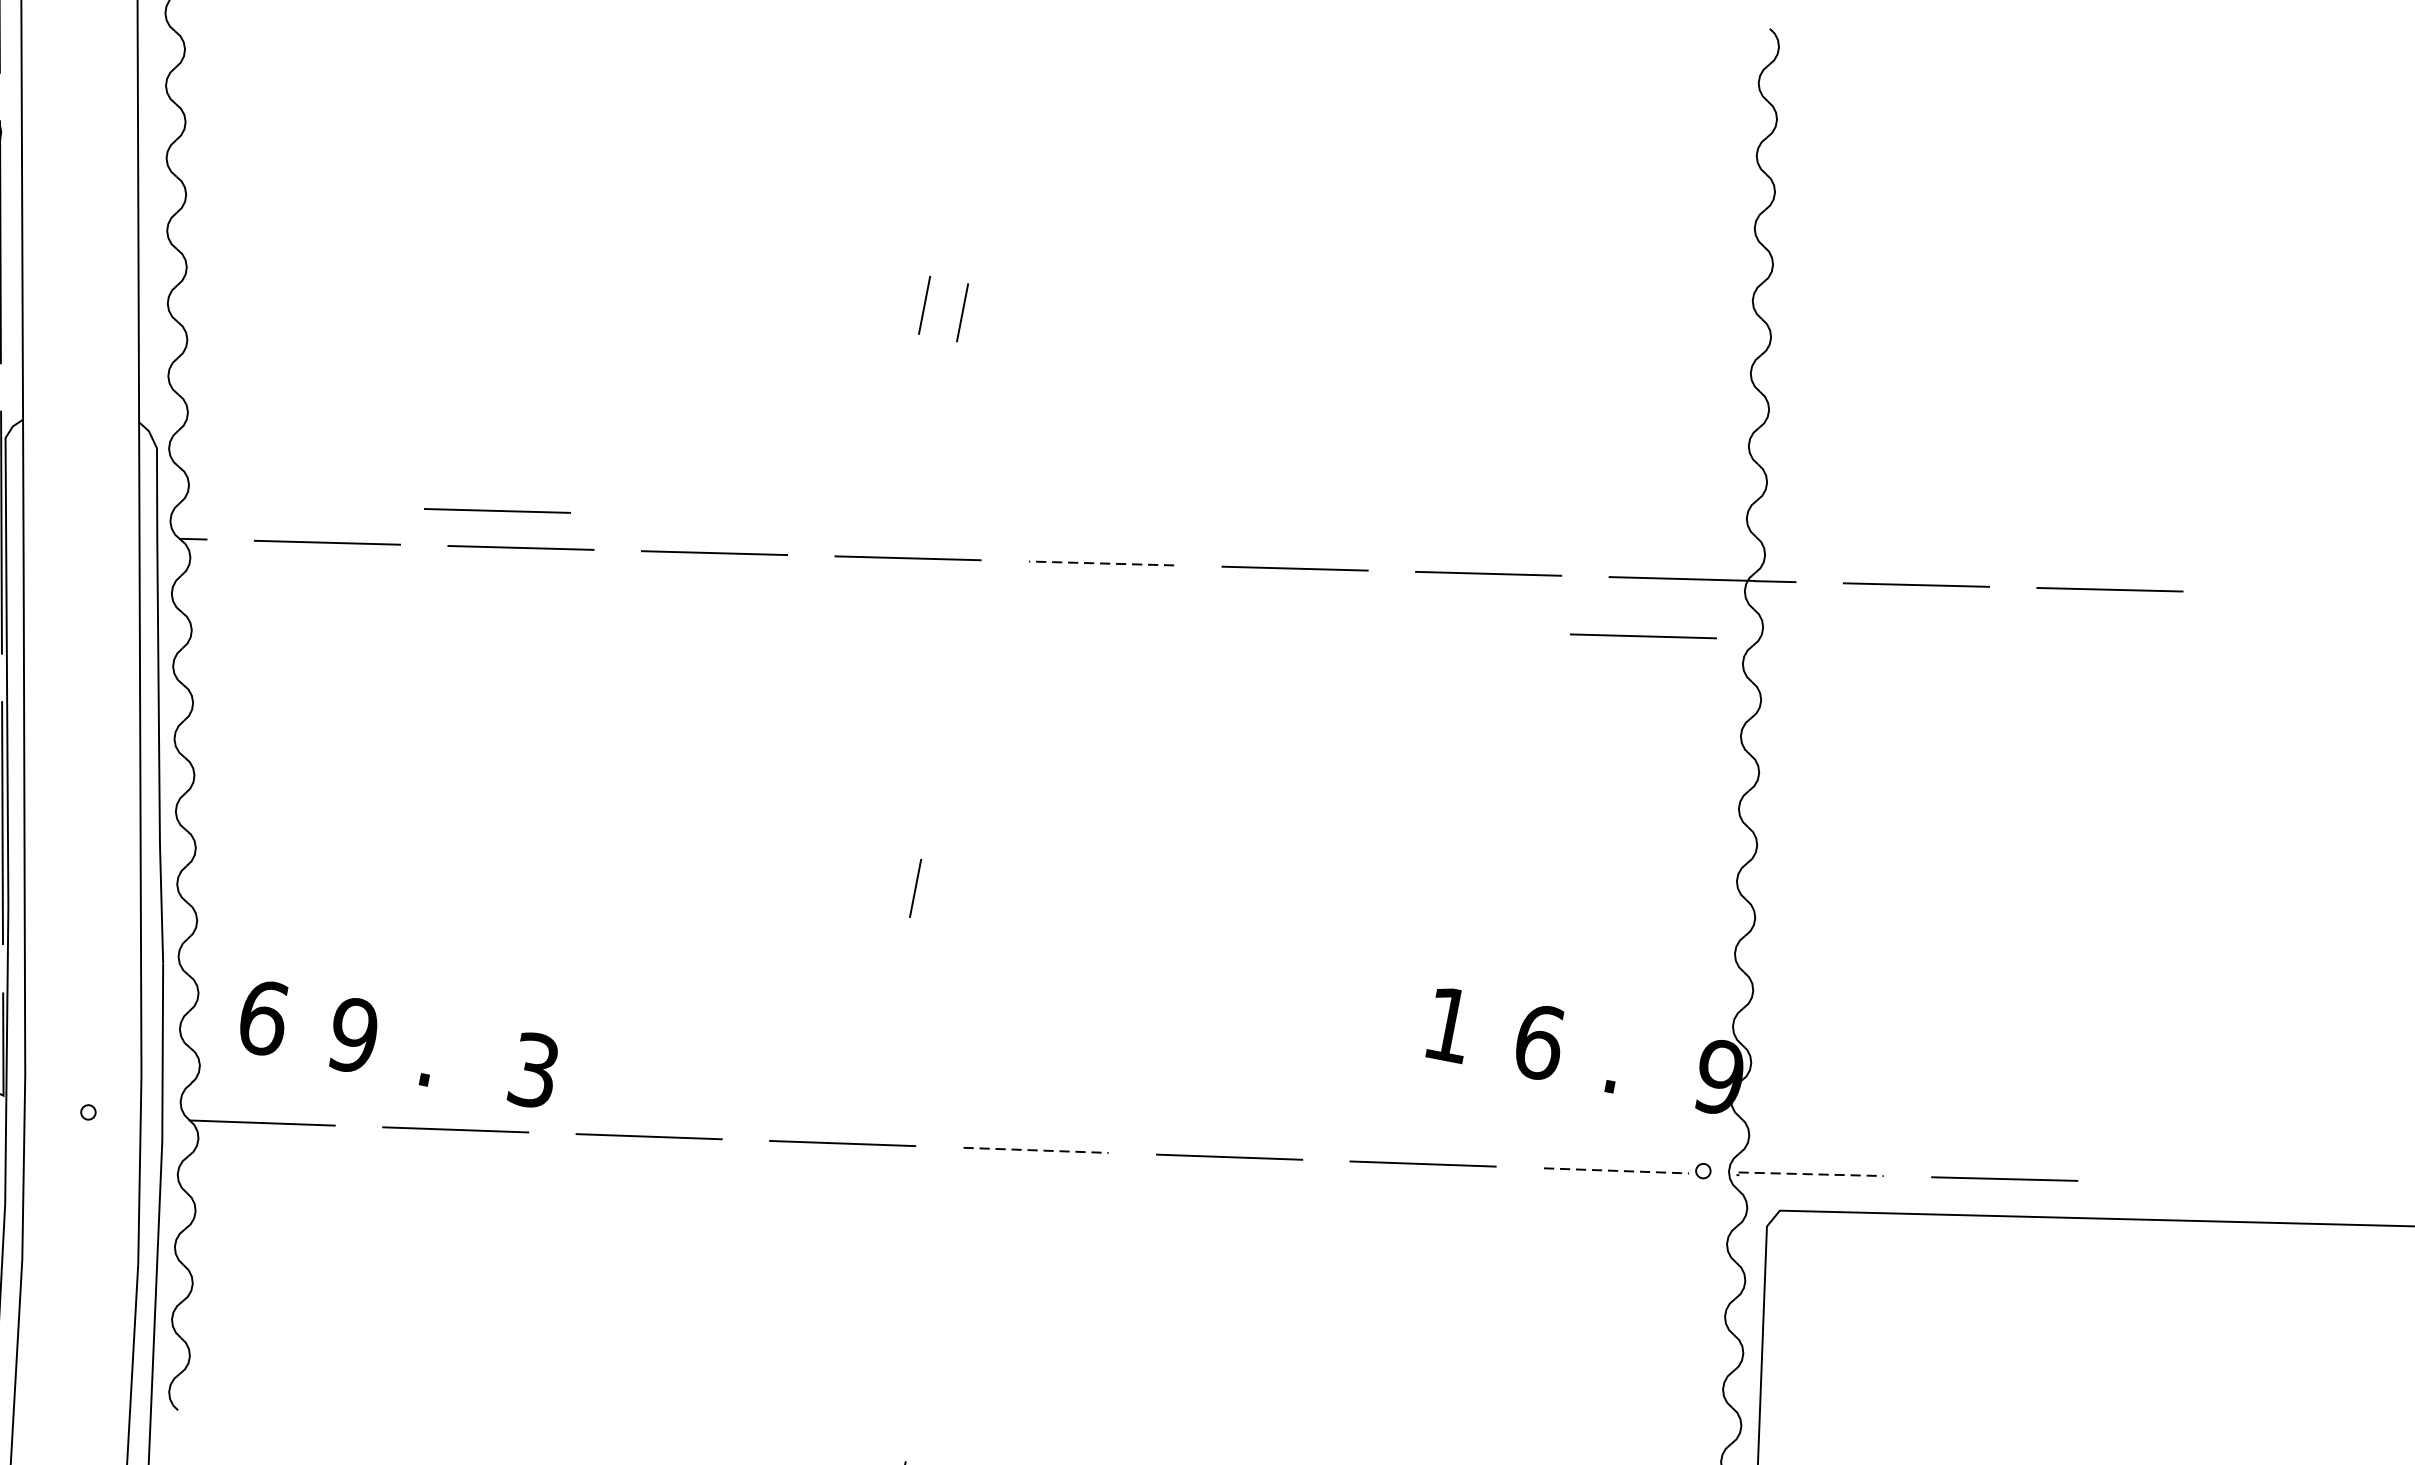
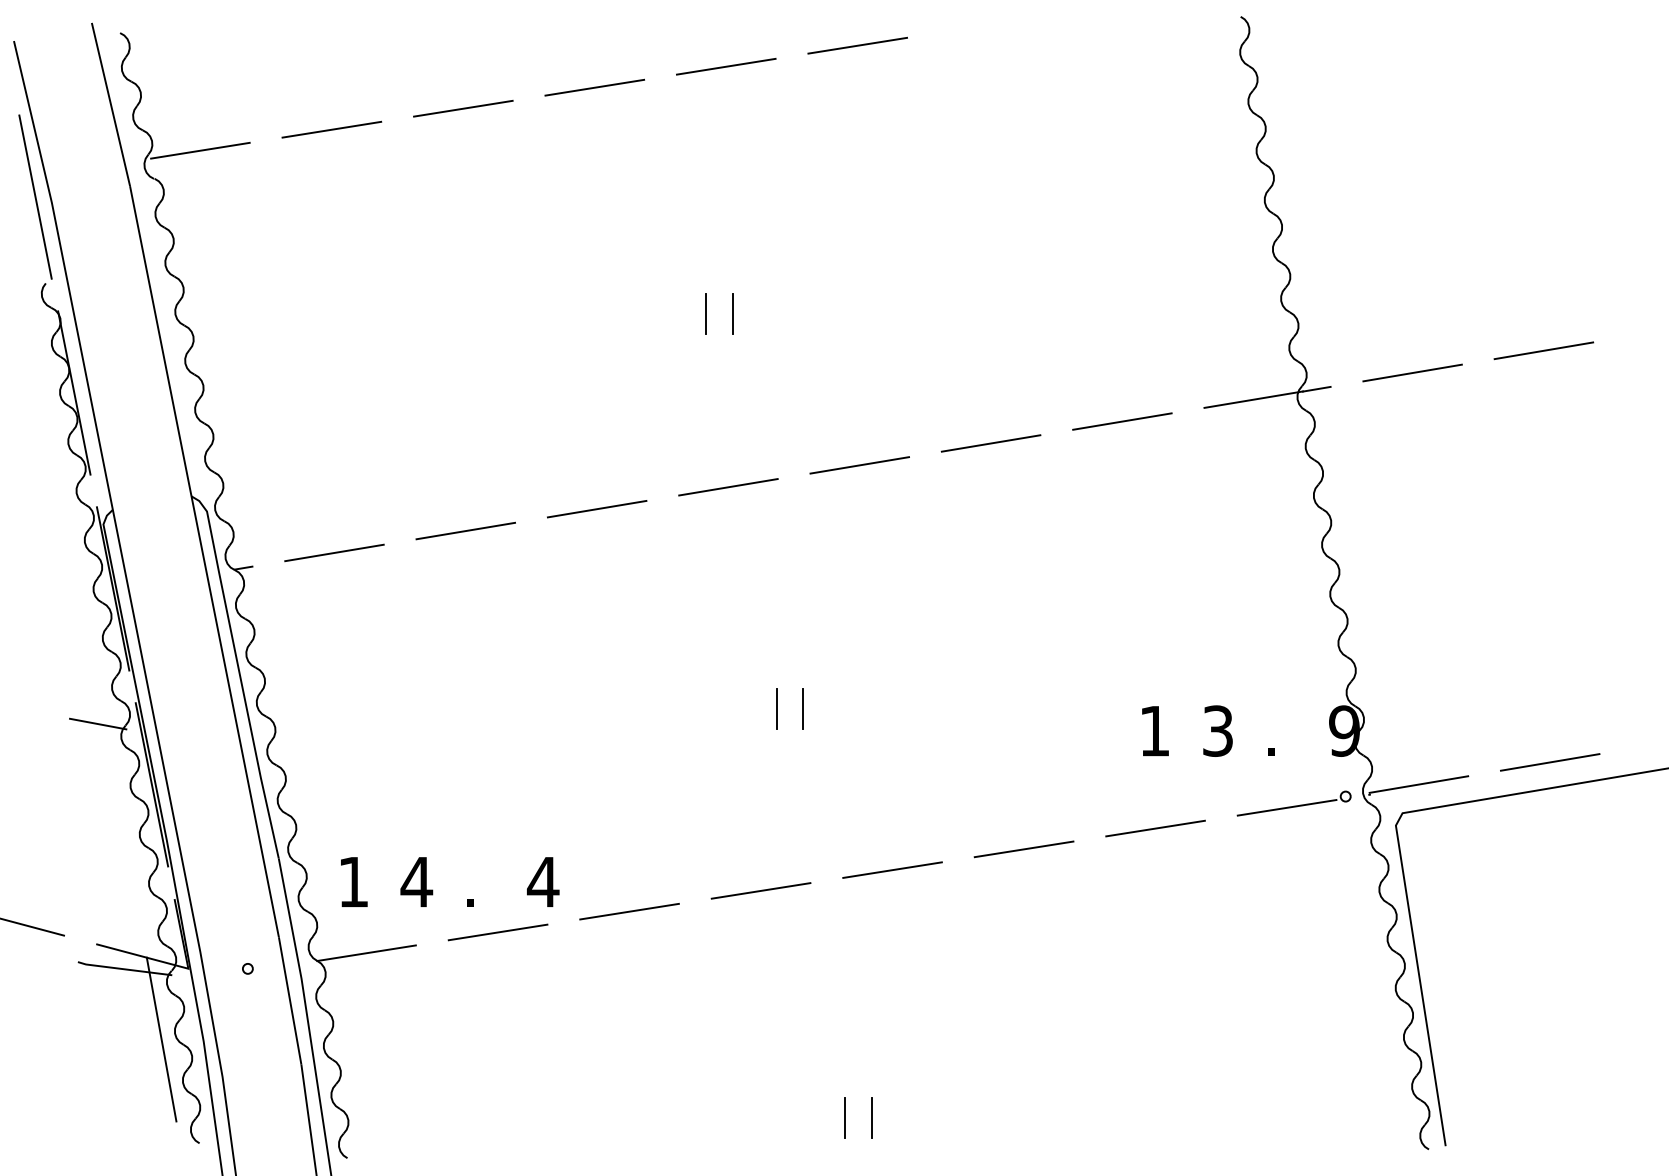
line: (497, 511) -> (445, 509), removed
line: (1101, 563) -> (859, 465), dashed -> solid
line: (1642, 636) -> (1234, 443), removed
line: (953, 896) -> (803, 709), added
text: (263, 1017) -> (353, 881), 6 -> 1
text: (353, 1034) -> (416, 881), 9 -> 4
text: (1540, 1041) -> (1218, 730), 6 -> 3
text: (533, 1069) -> (542, 881), 3 -> 4
line: (1035, 1150) -> (892, 870), dashed -> solid
line: (1617, 1170) -> (1287, 807), dashed -> solid
line: (1810, 1174) -> (1418, 784), dashed -> solid

